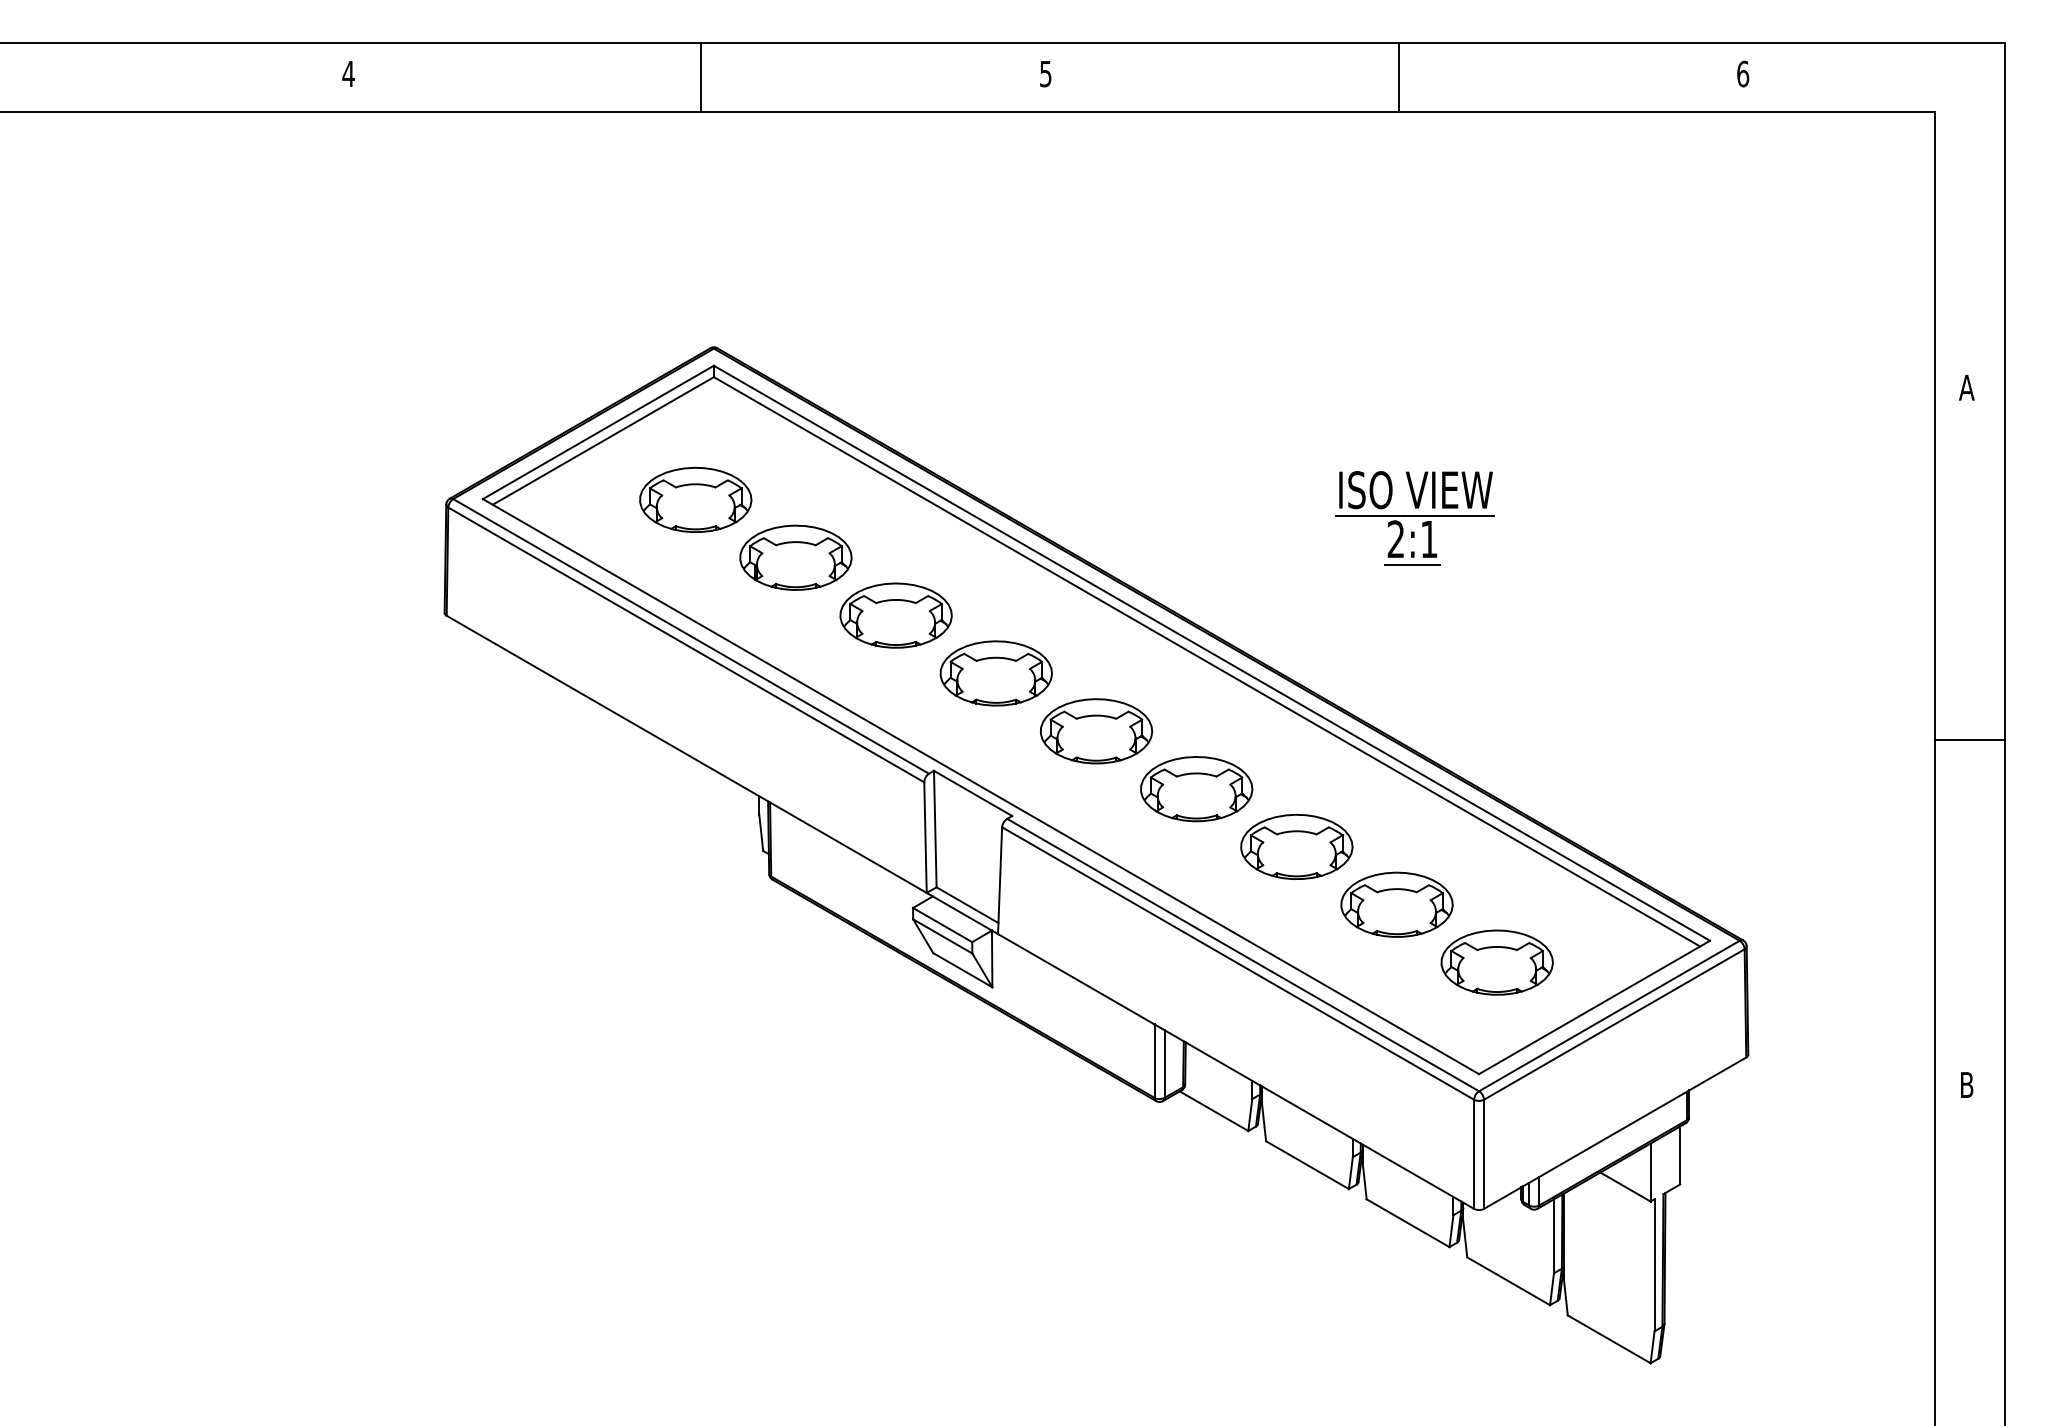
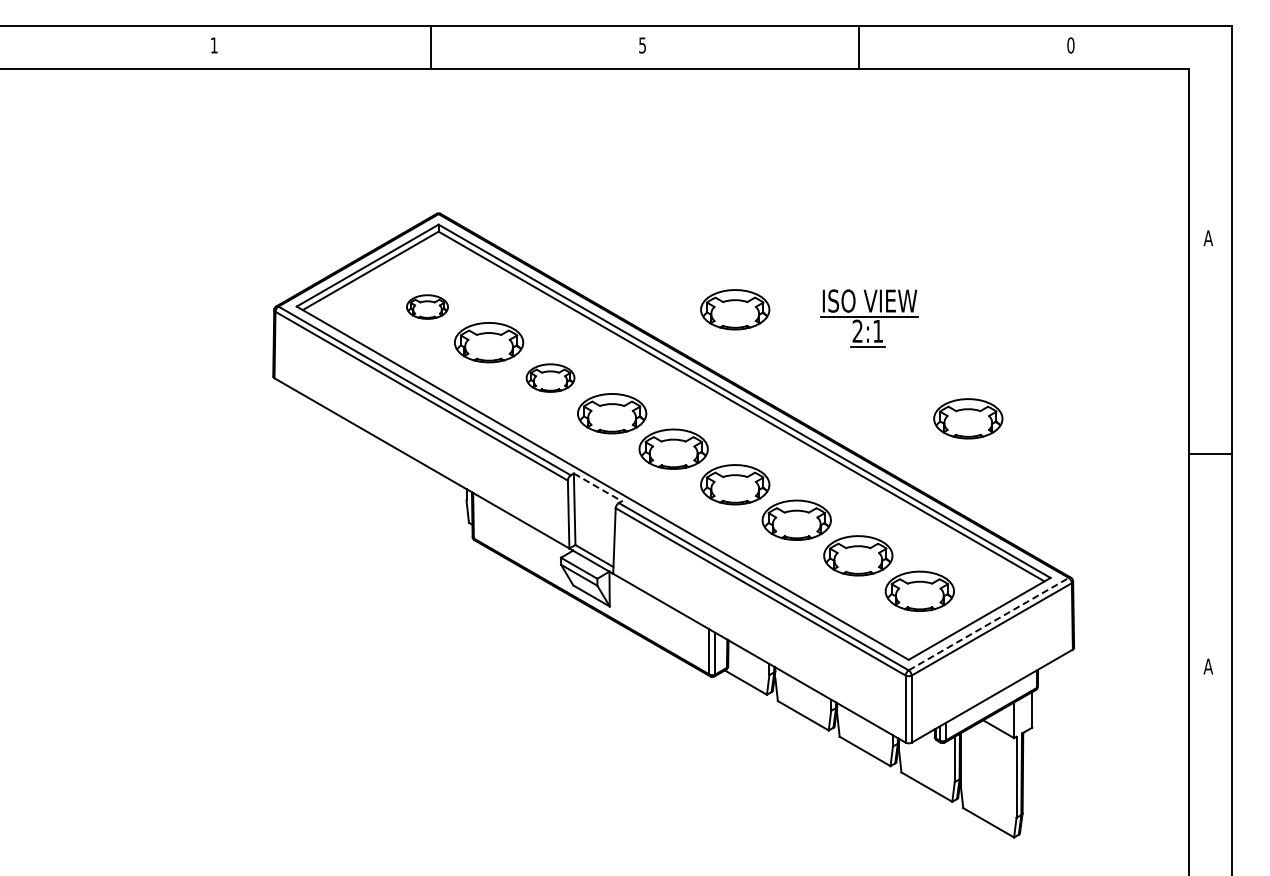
text: (349, 74) -> (214, 45), 4 -> 1
text: (1742, 74) -> (1070, 45), 6 -> 0
part: (695, 498) -> (427, 306), size x0.6
part: (1197, 503) -> (735, 309), added
part: (895, 614) -> (550, 377), size x0.7
part: (1576, 681) -> (968, 418), added
line: (972, 793) -> (597, 487), solid -> dashed
line: (1610, 1014) -> (989, 623), solid -> dashed
text: (1967, 1084) -> (1208, 666), B -> A

